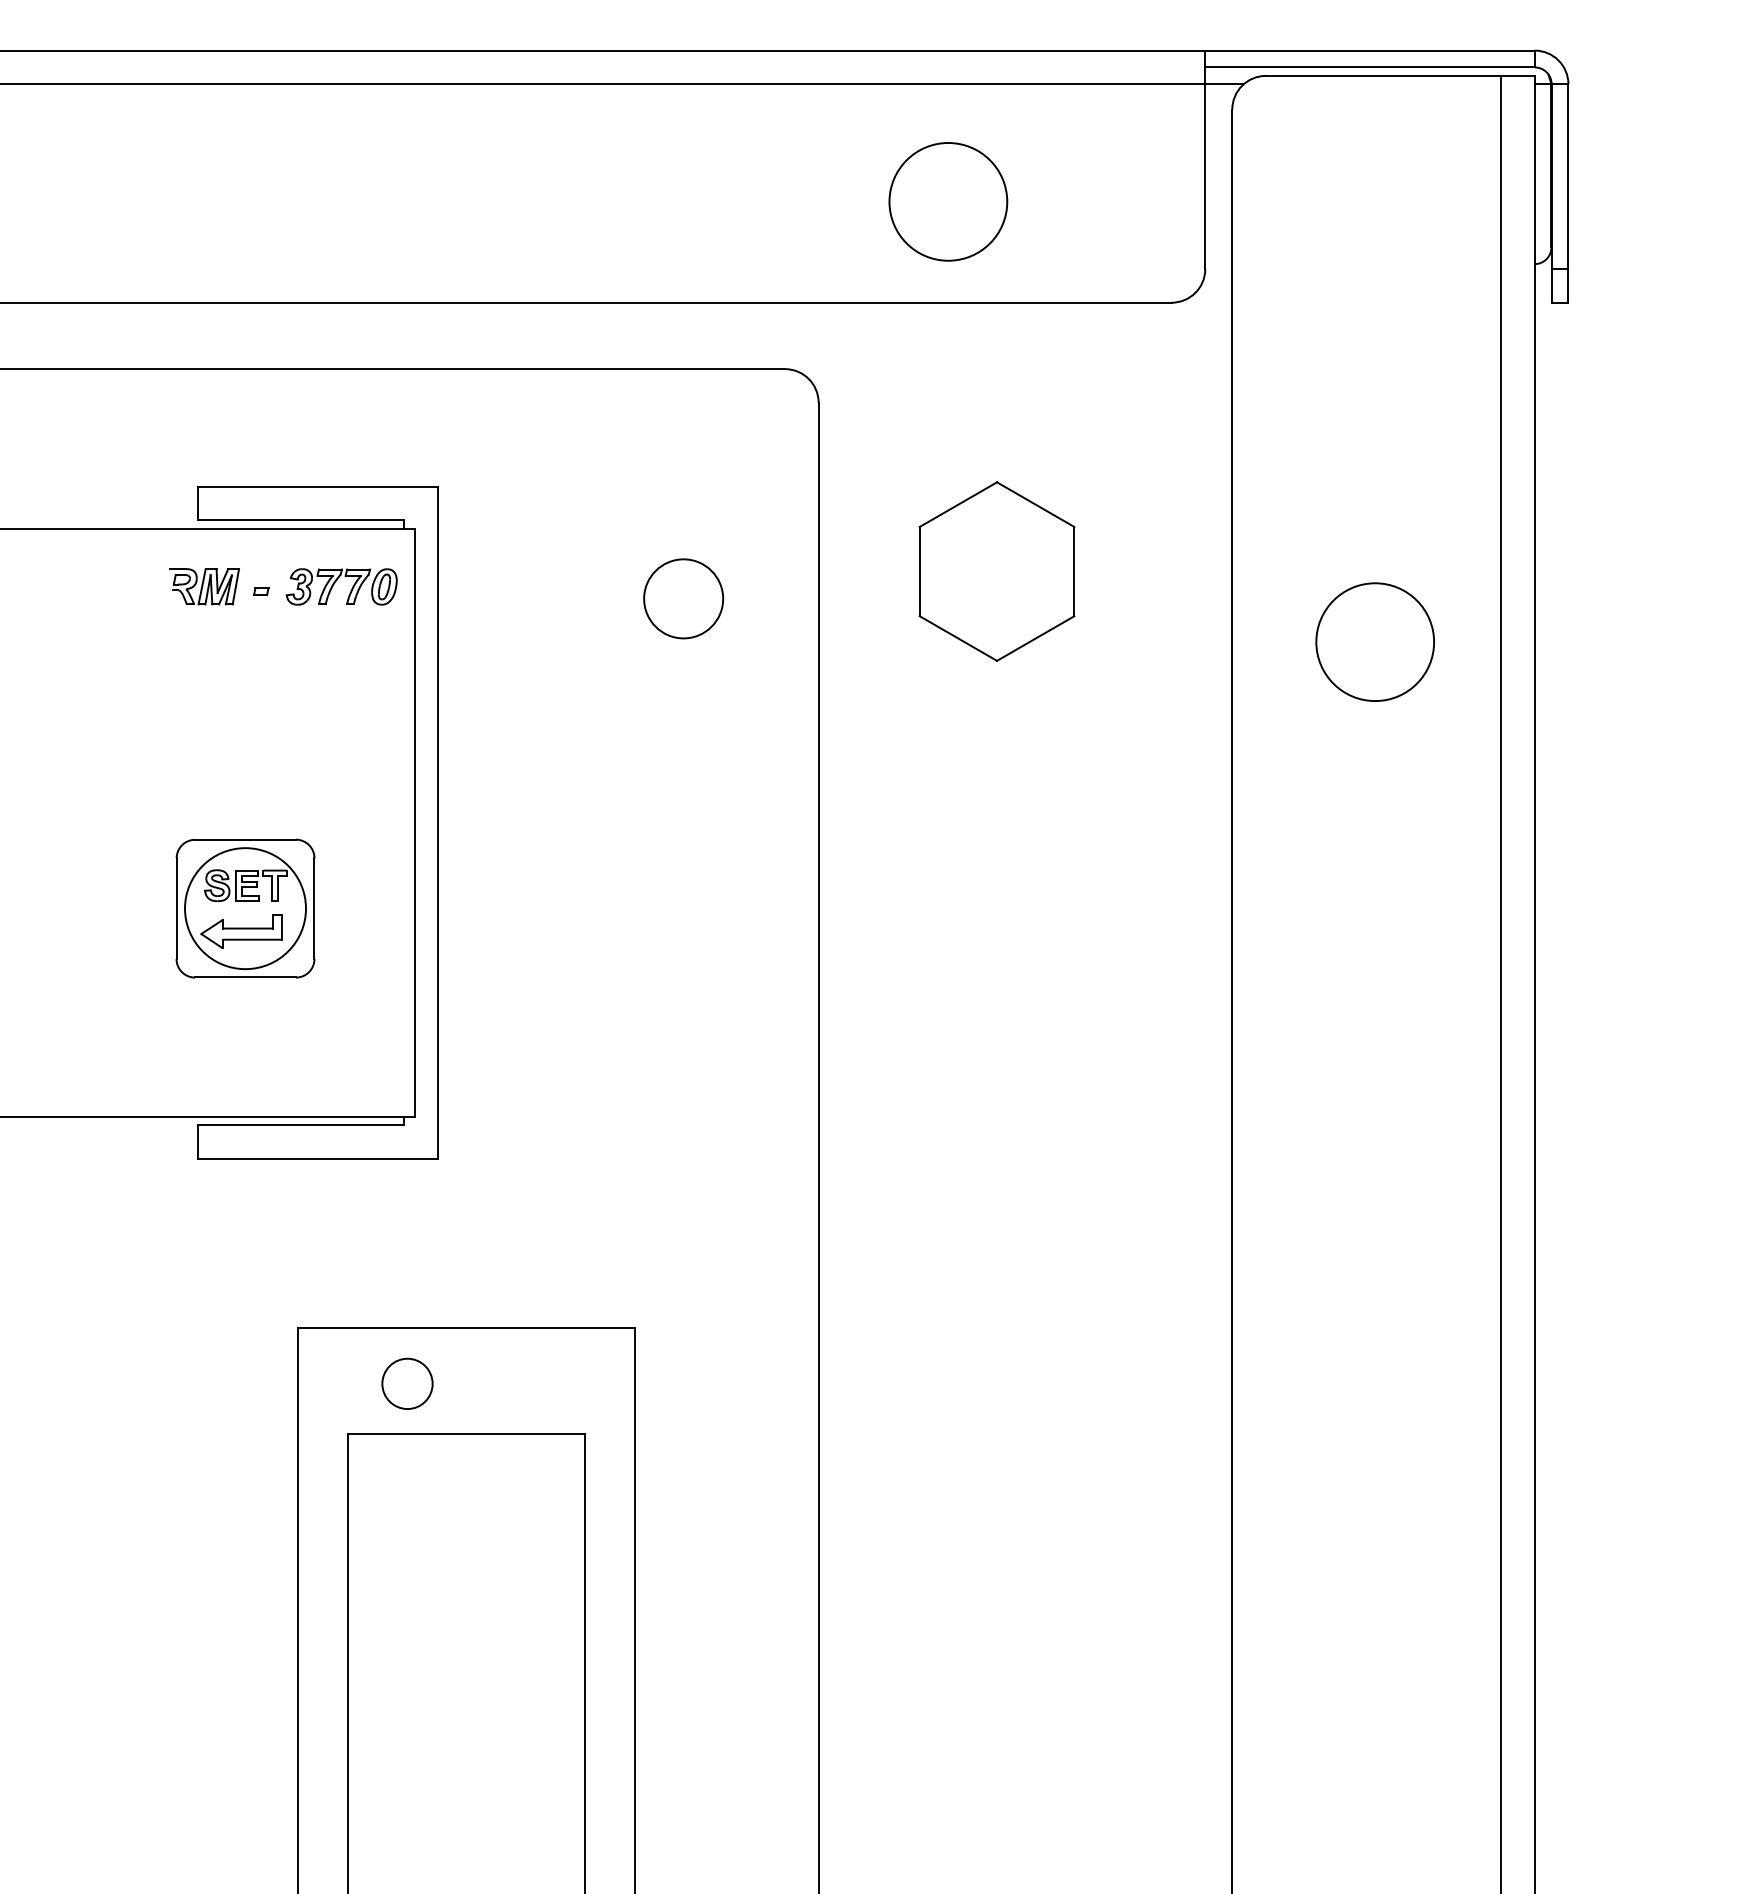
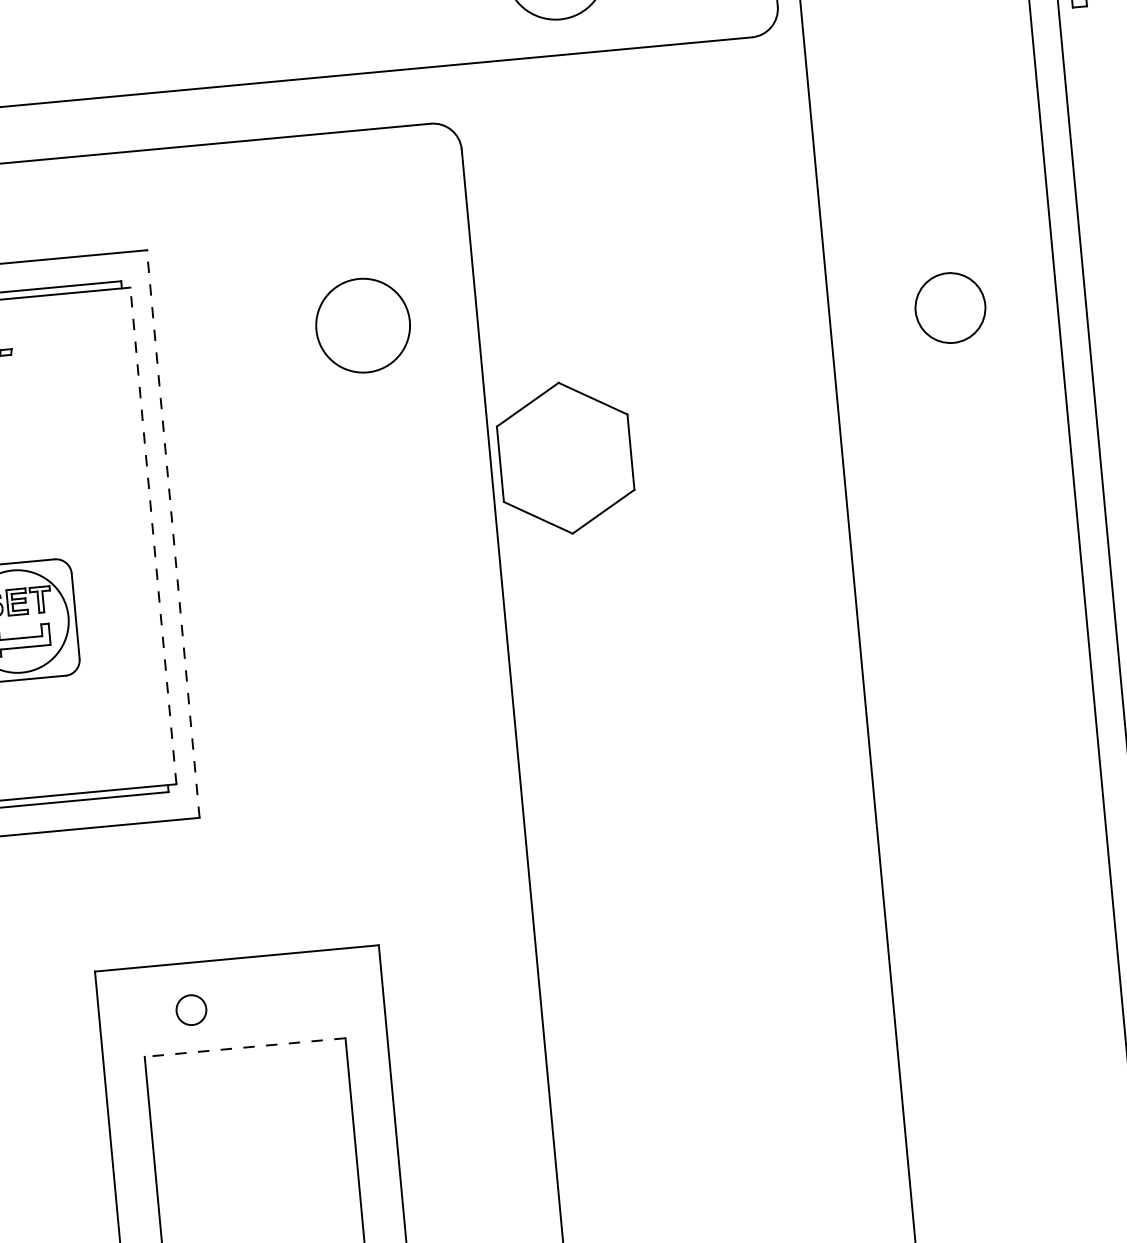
part: (996, 571) -> (565, 458), moved
part: (335, 583) -> (67, 339), removed
circle: (683, 598) -> (362, 325), size x1.4
circle: (1375, 642) -> (950, 308), size x0.7
line: (414, 822) -> (153, 535), solid -> dashed
line: (438, 822) -> (173, 533), solid -> dashed
circle: (407, 1383) -> (191, 1009), size x0.7
line: (466, 1433) -> (245, 1047), solid -> dashed

